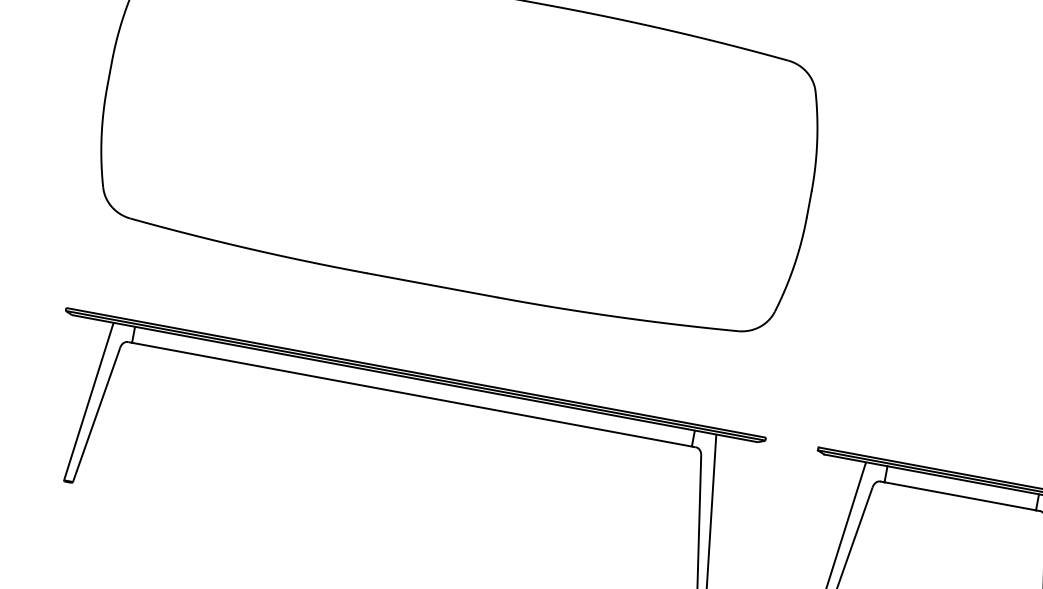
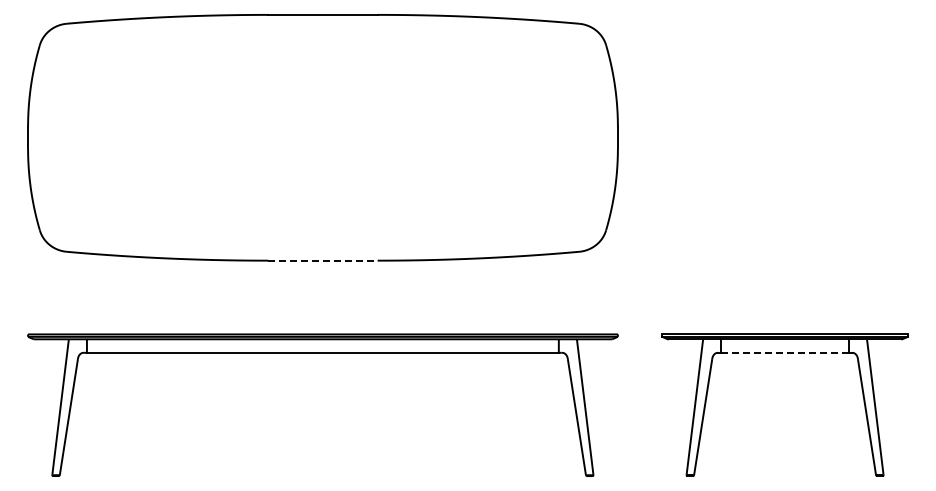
line: (431, 285) -> (322, 260), solid -> dashed
line: (960, 496) -> (785, 352), solid -> dashed

